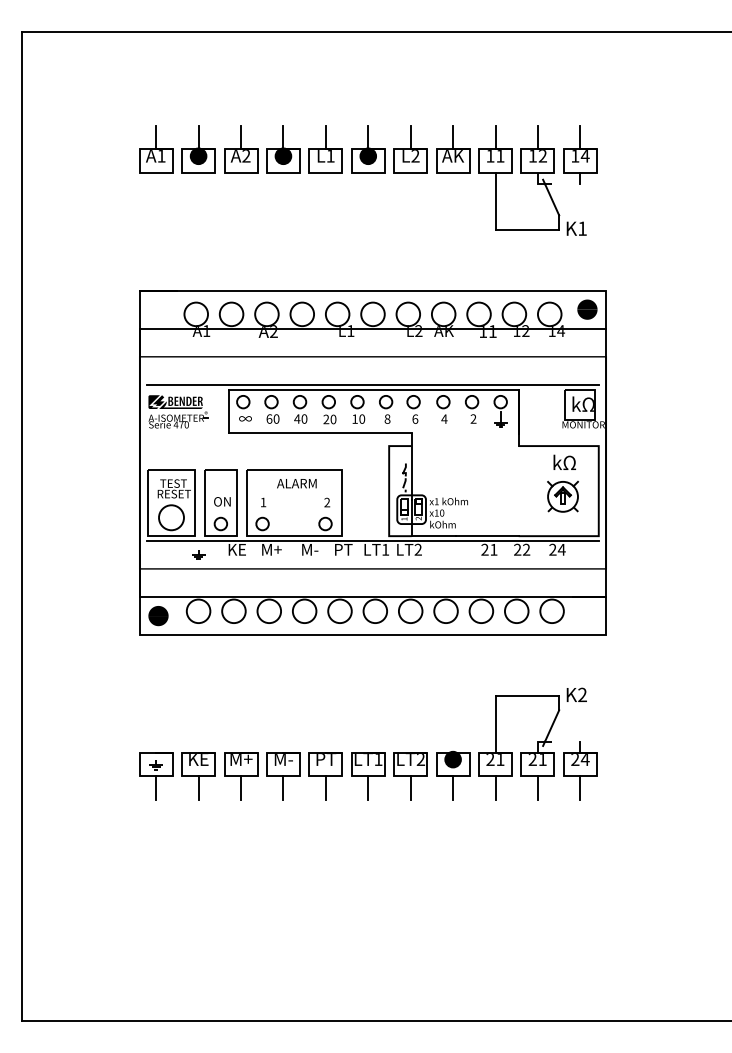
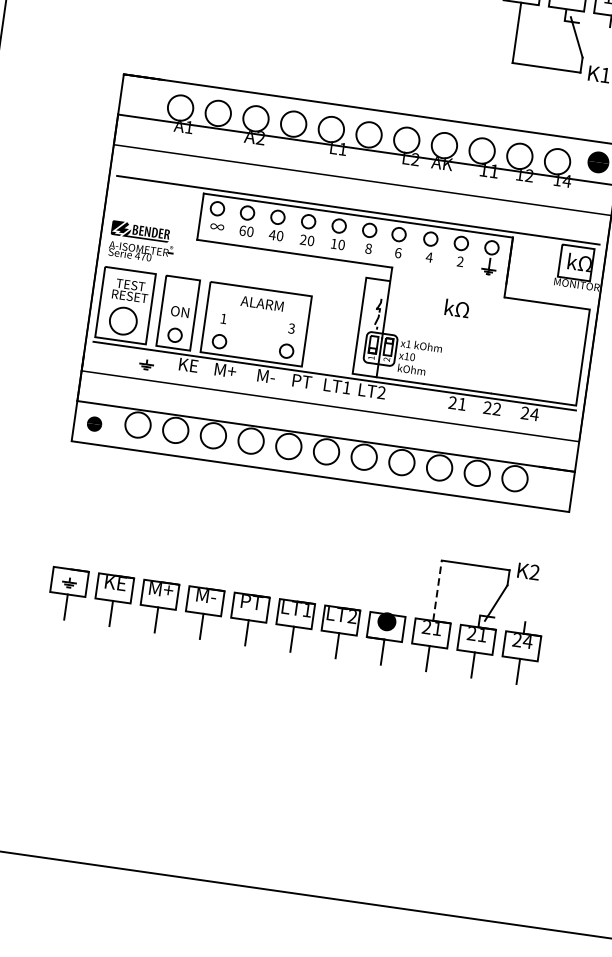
part: (178, 411) -> (142, 241), moved
text: (564, 461) -> (457, 307), moved
part: (562, 496) -> (543, 357), removed
text: (327, 503) -> (291, 329), 2 -> 3
part: (158, 616) -> (94, 424), size x0.7
line: (495, 723) -> (437, 589), solid -> dashed

